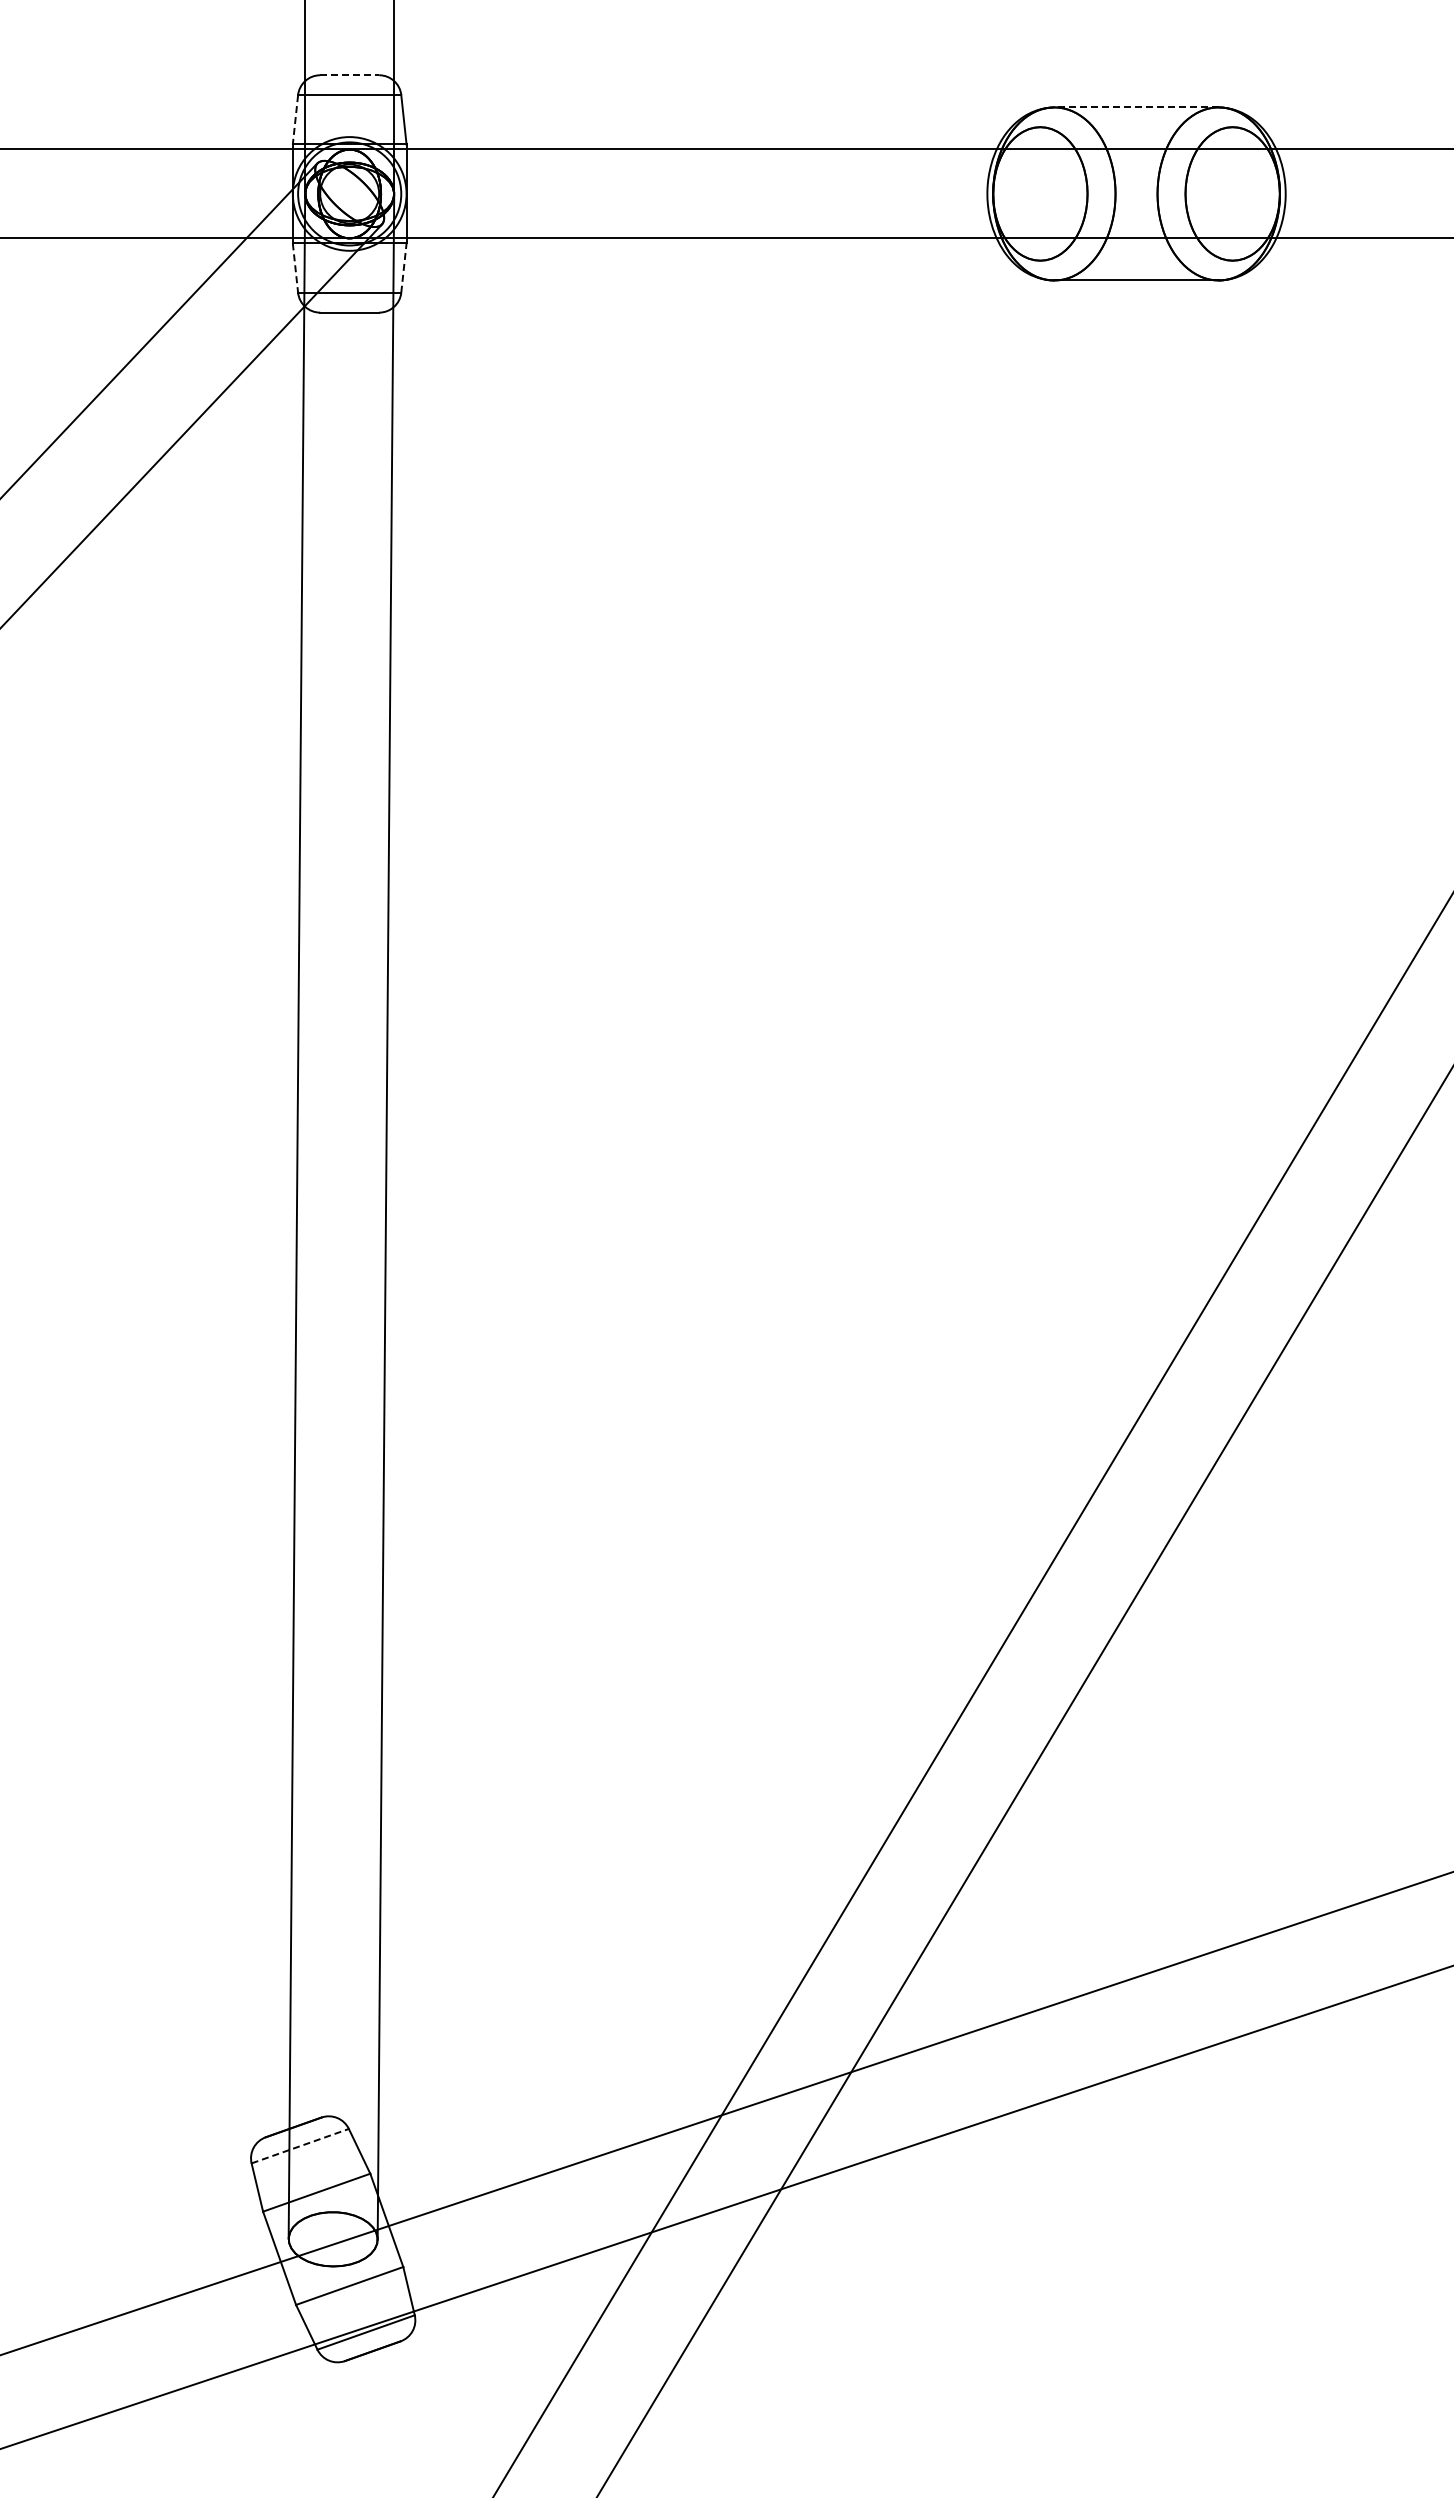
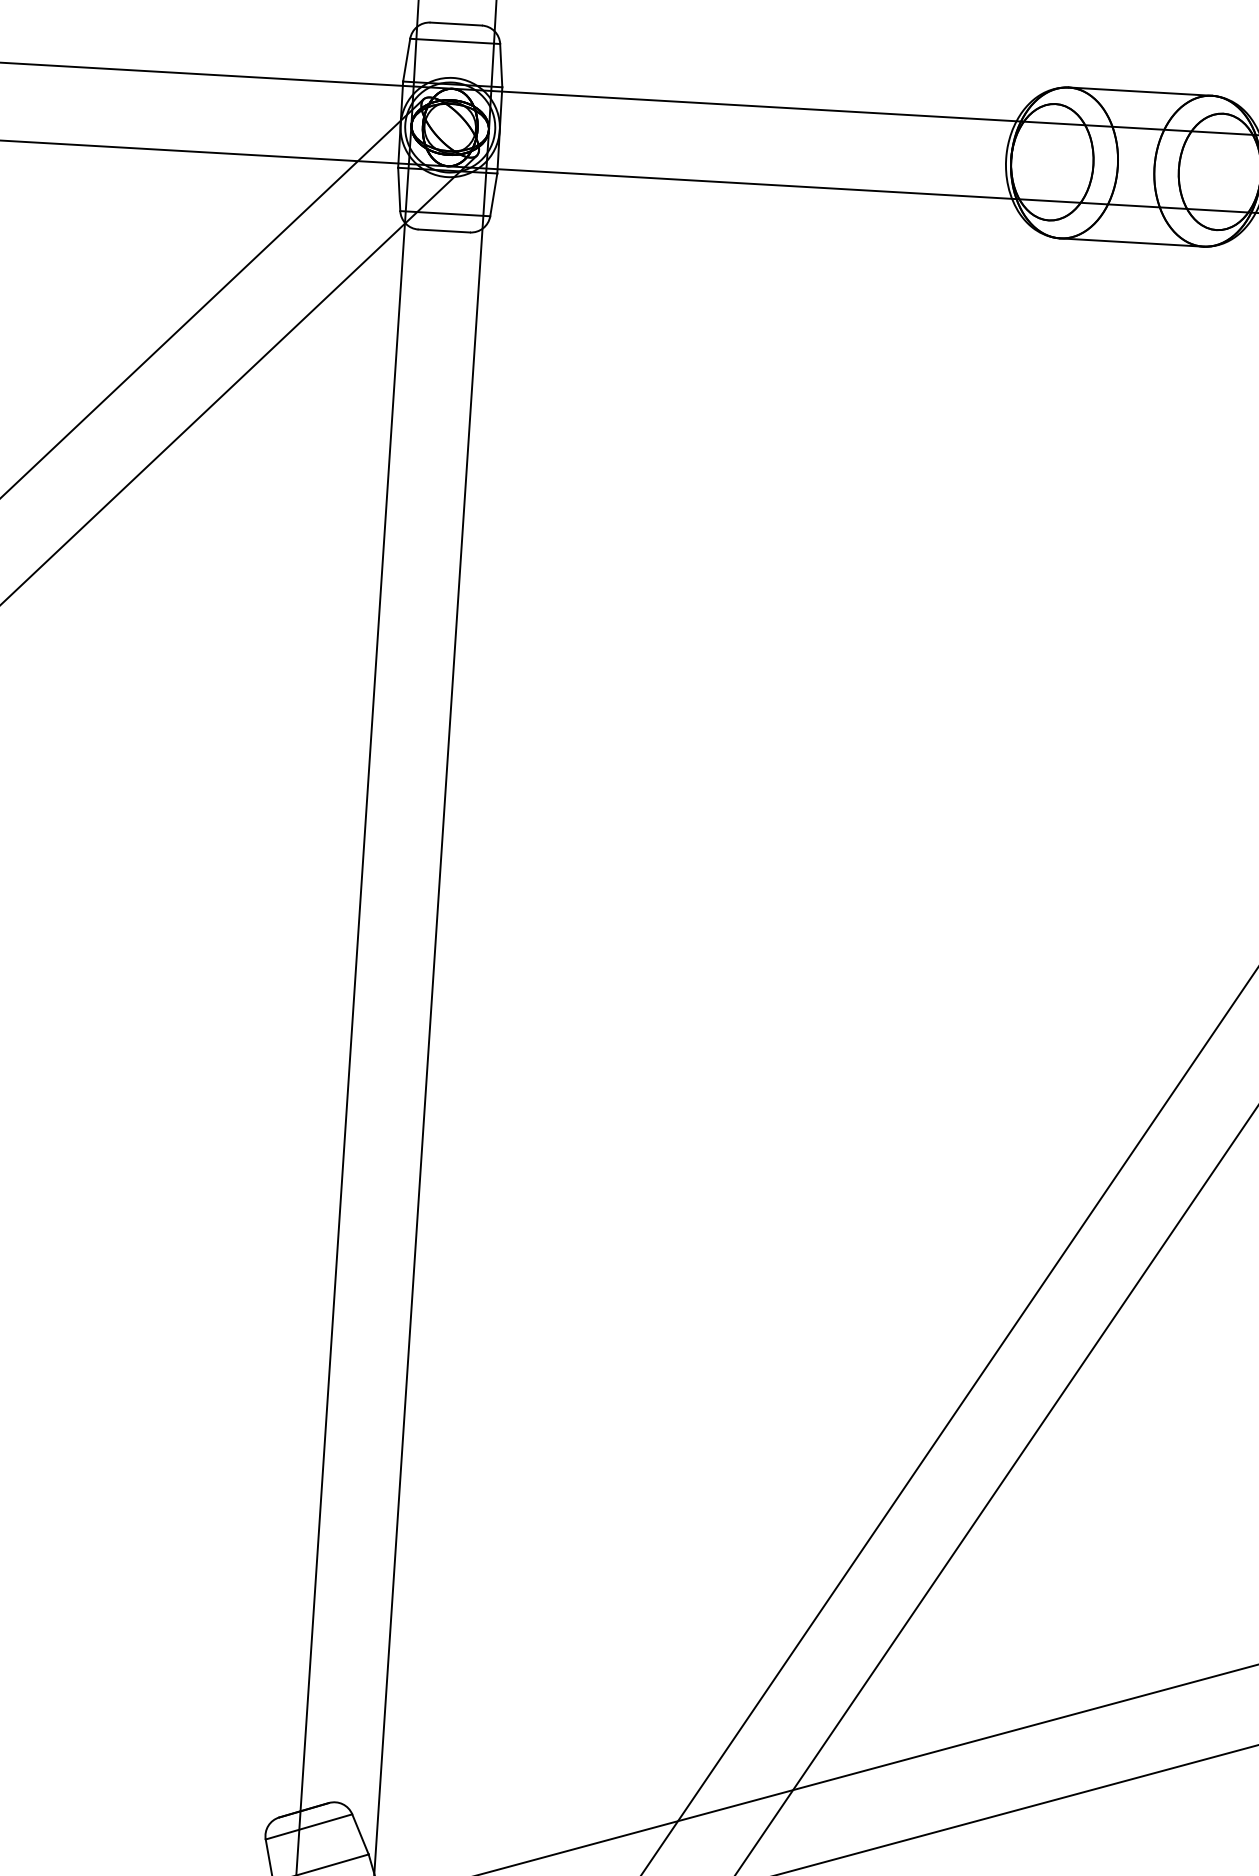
line: (350, 75) -> (456, 24), dashed -> solid
line: (1136, 107) -> (1140, 91), dashed -> solid
line: (295, 119) -> (406, 59), dashed -> solid
line: (295, 268) -> (399, 189), dashed -> solid
line: (403, 268) -> (493, 195), dashed -> solid
line: (300, 2146) -> (309, 1827), dashed -> solid

